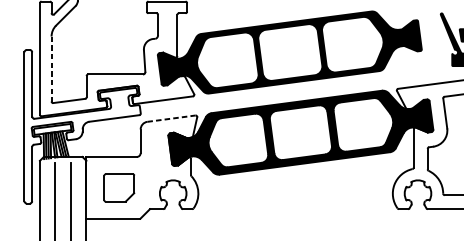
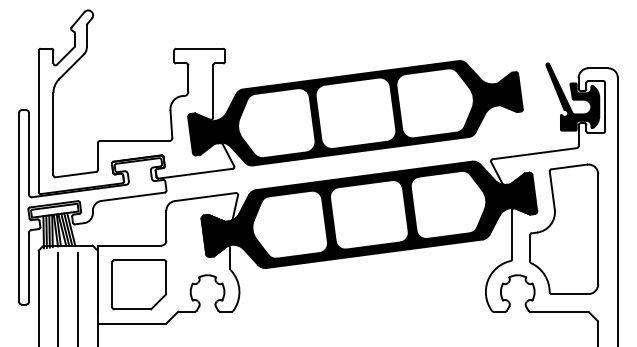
line: (51, 69) -> (53, 134), dashed -> solid
line: (171, 119) -> (205, 197), dashed -> solid
part: (119, 187) -> (139, 284), size x1.43

